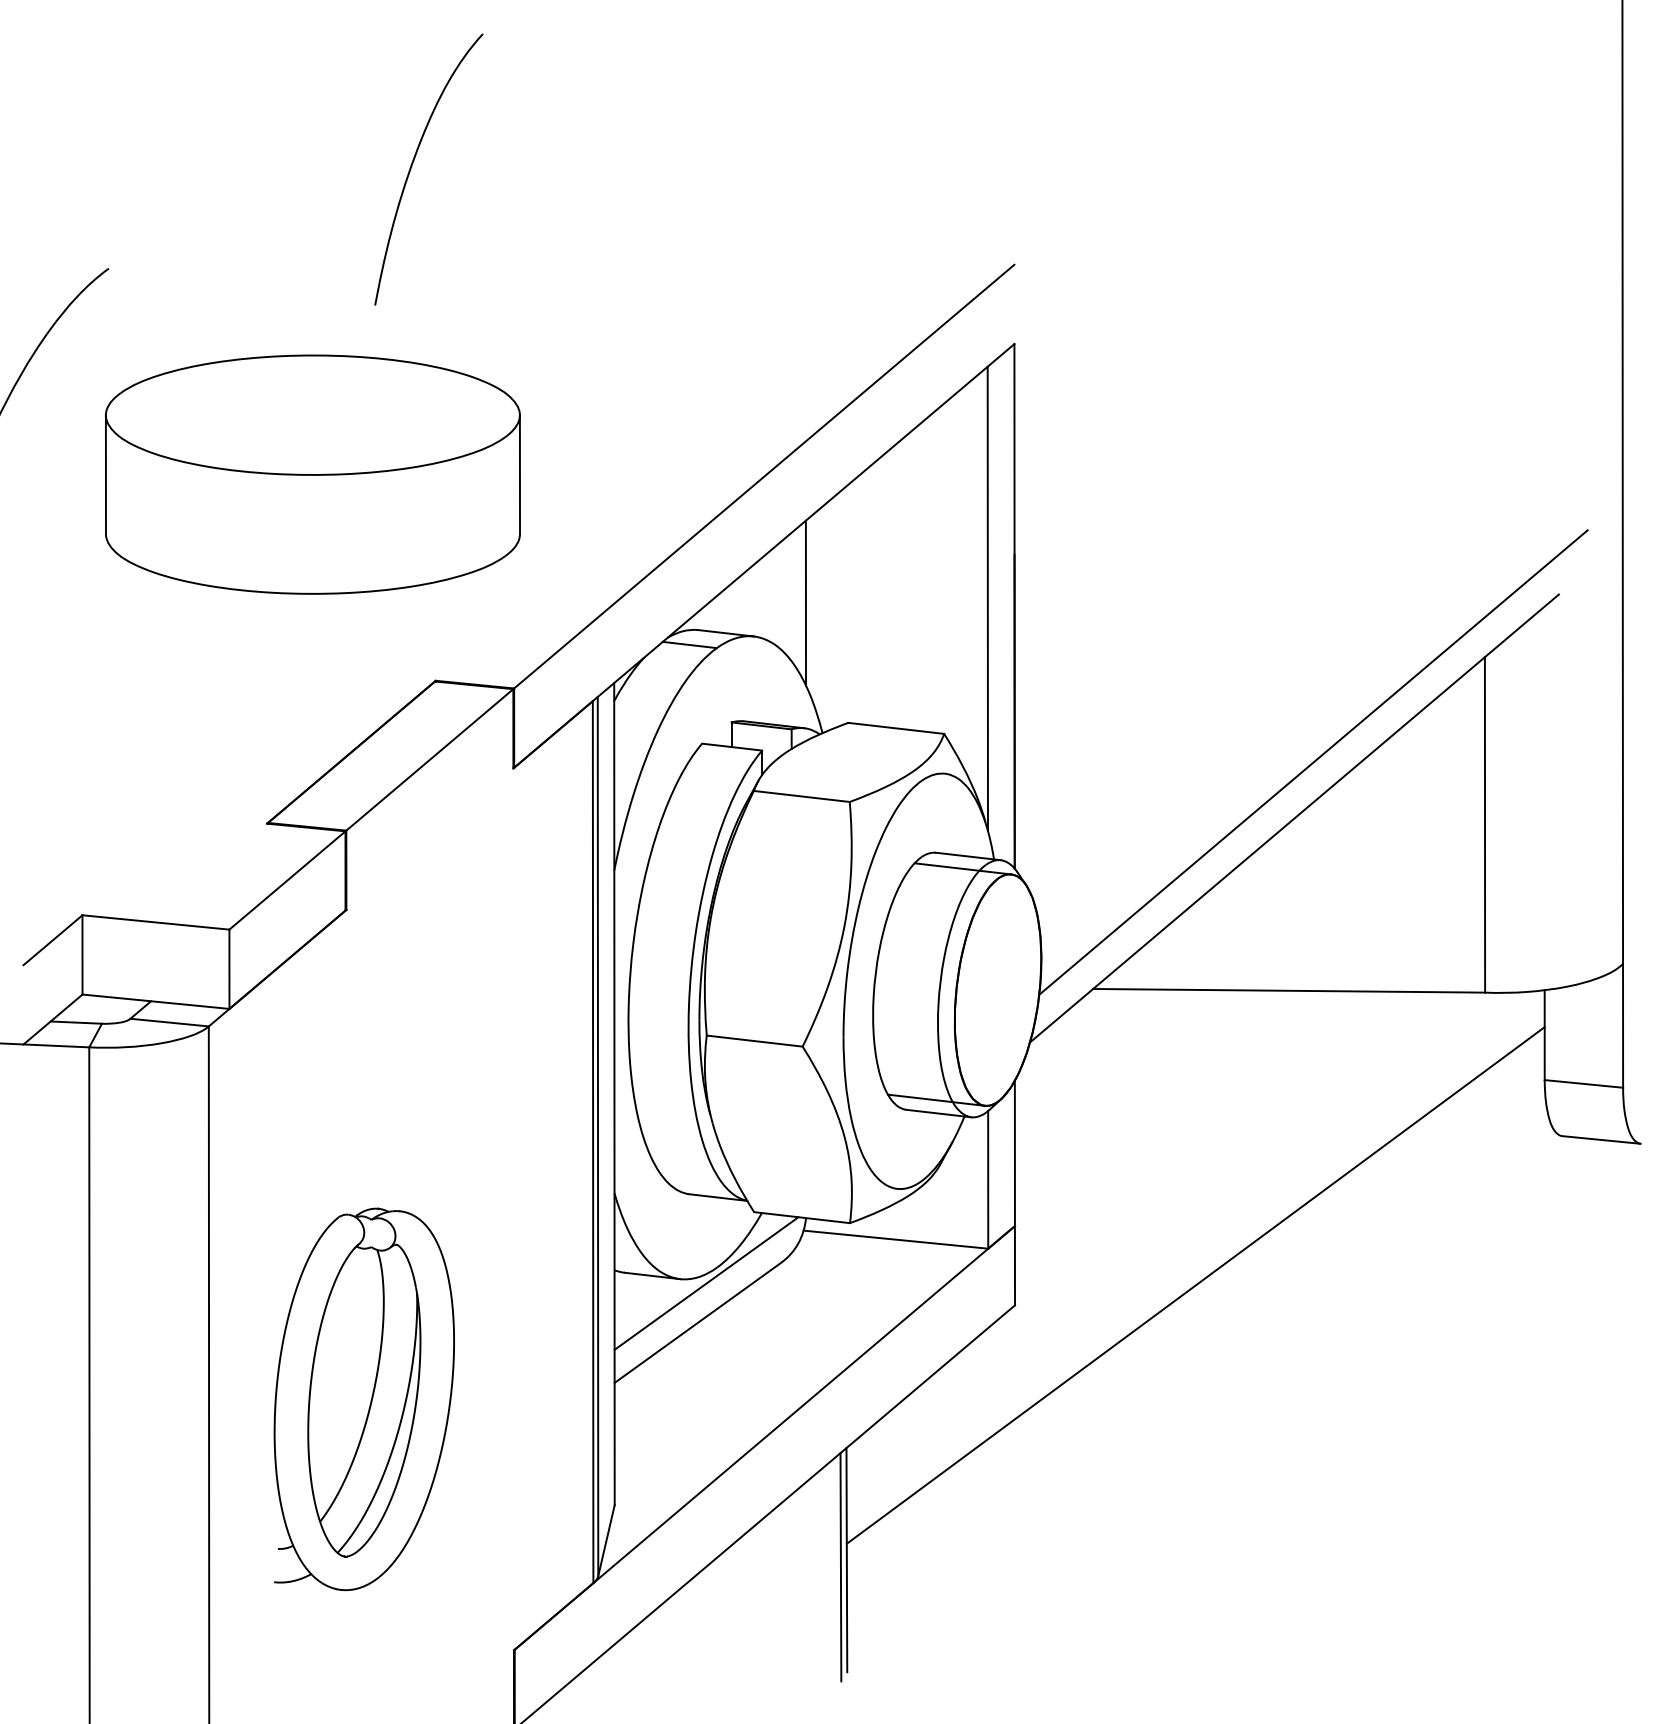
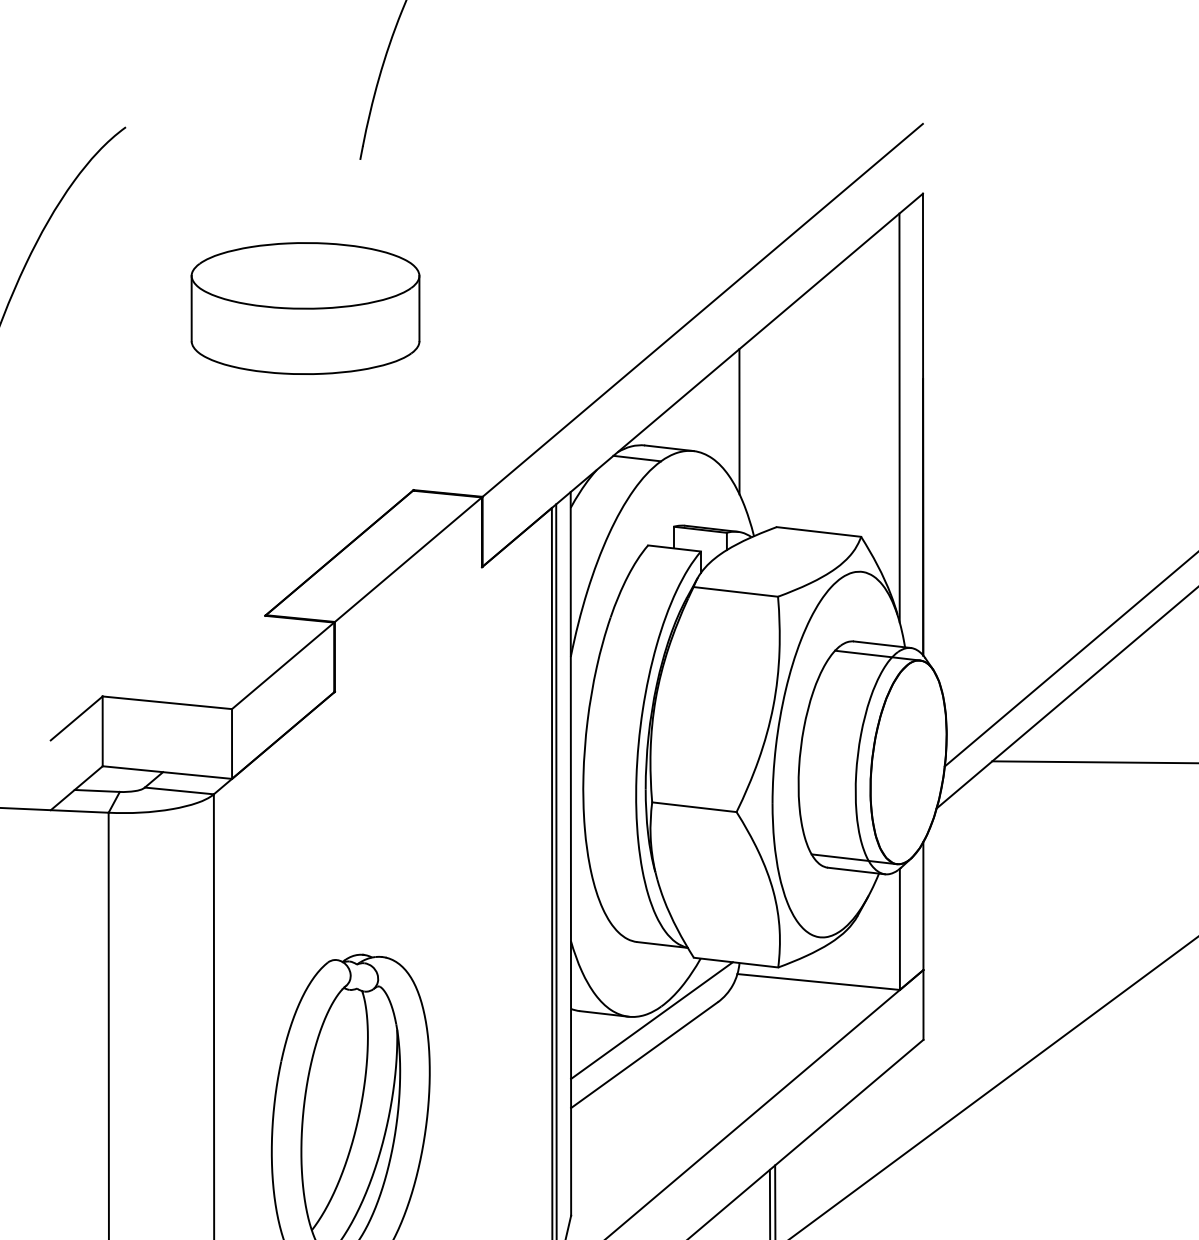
part: (312, 474) -> (305, 308), size x0.62

